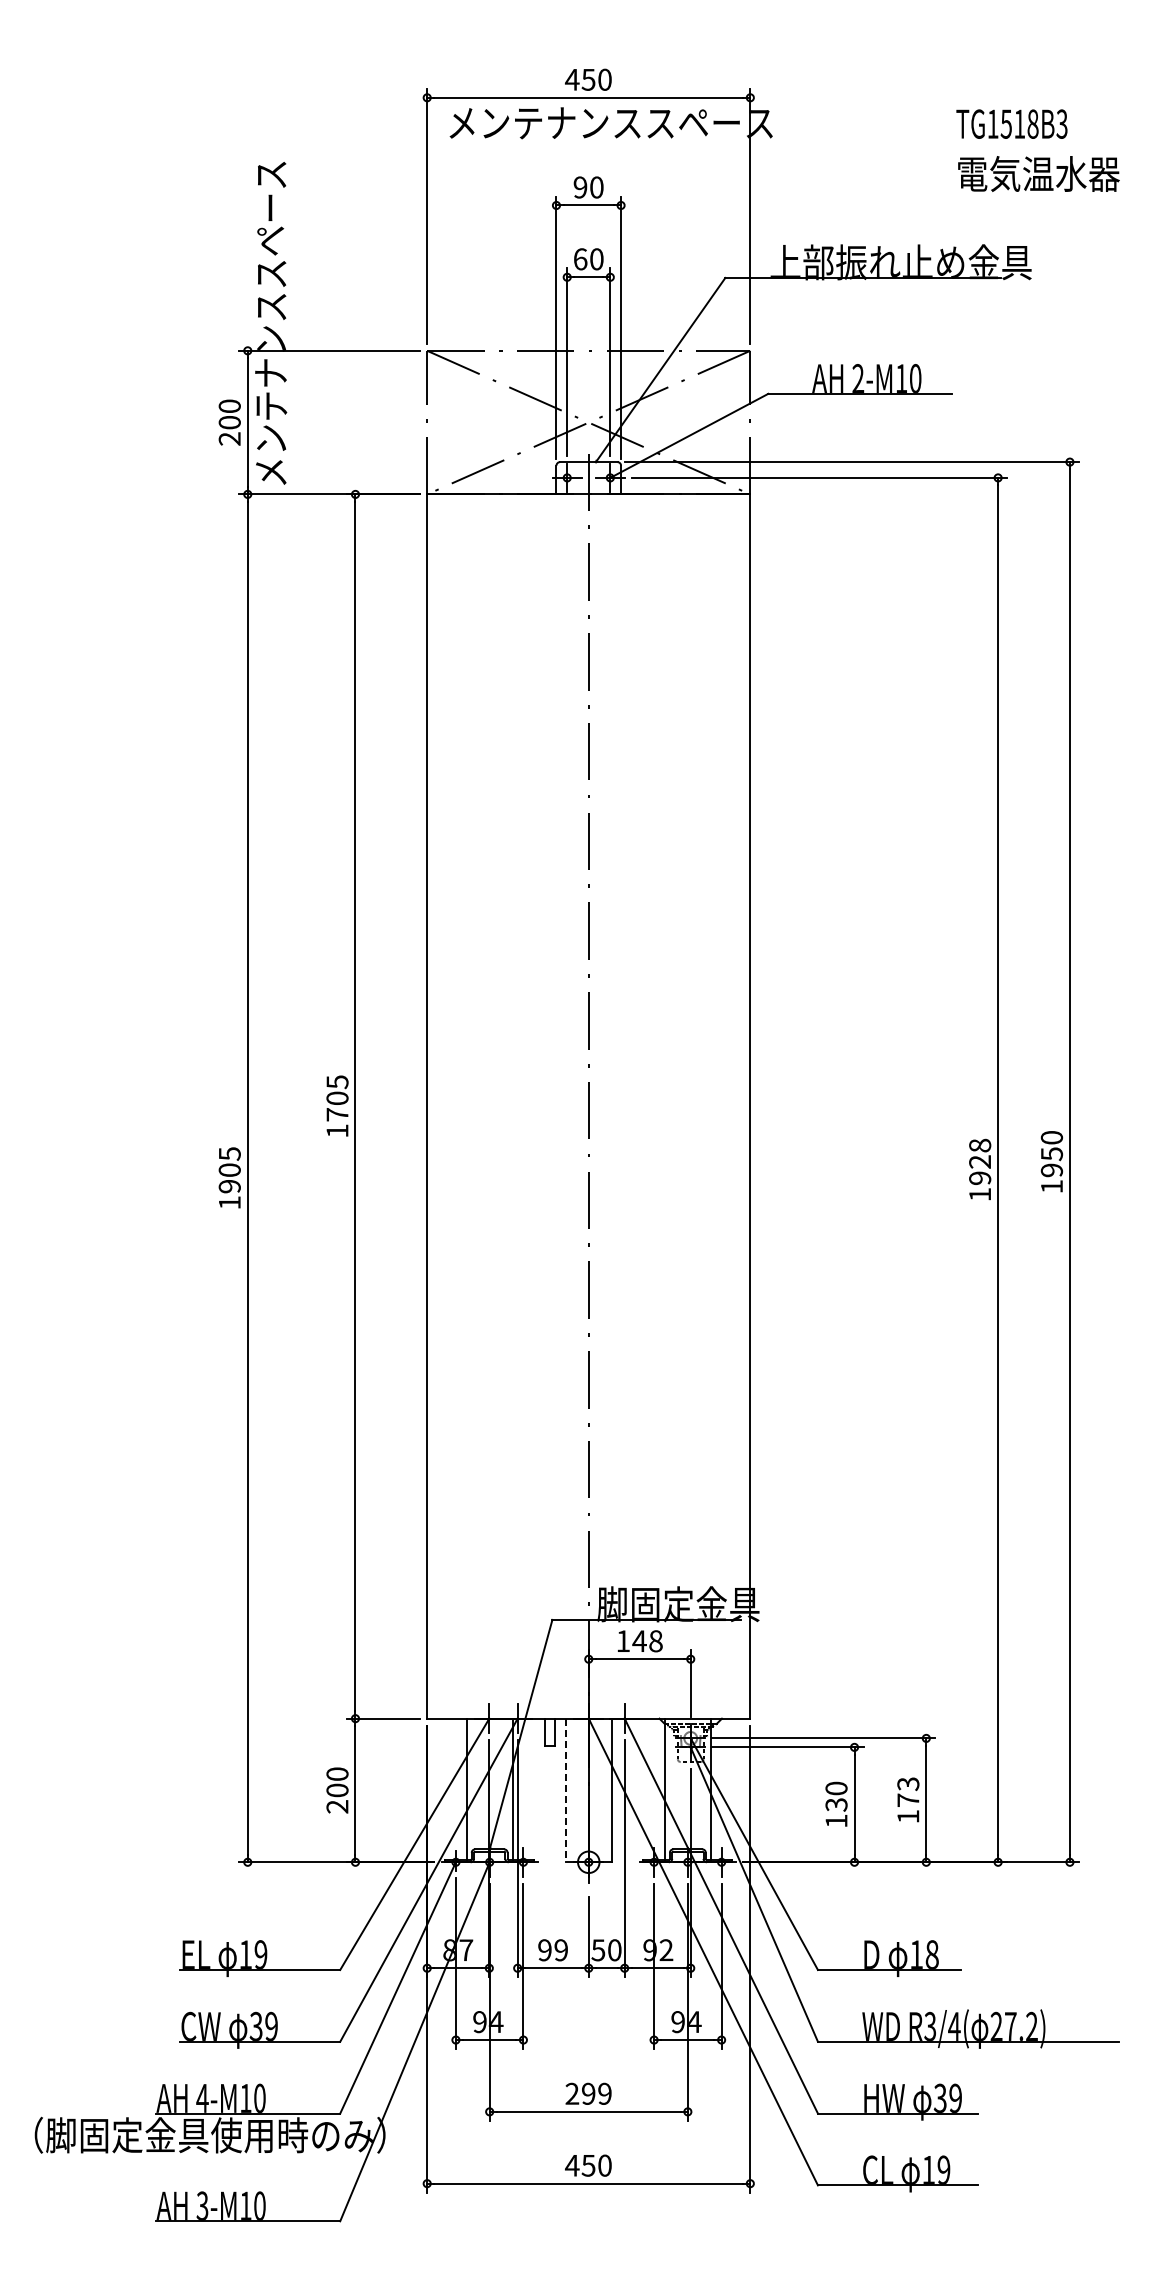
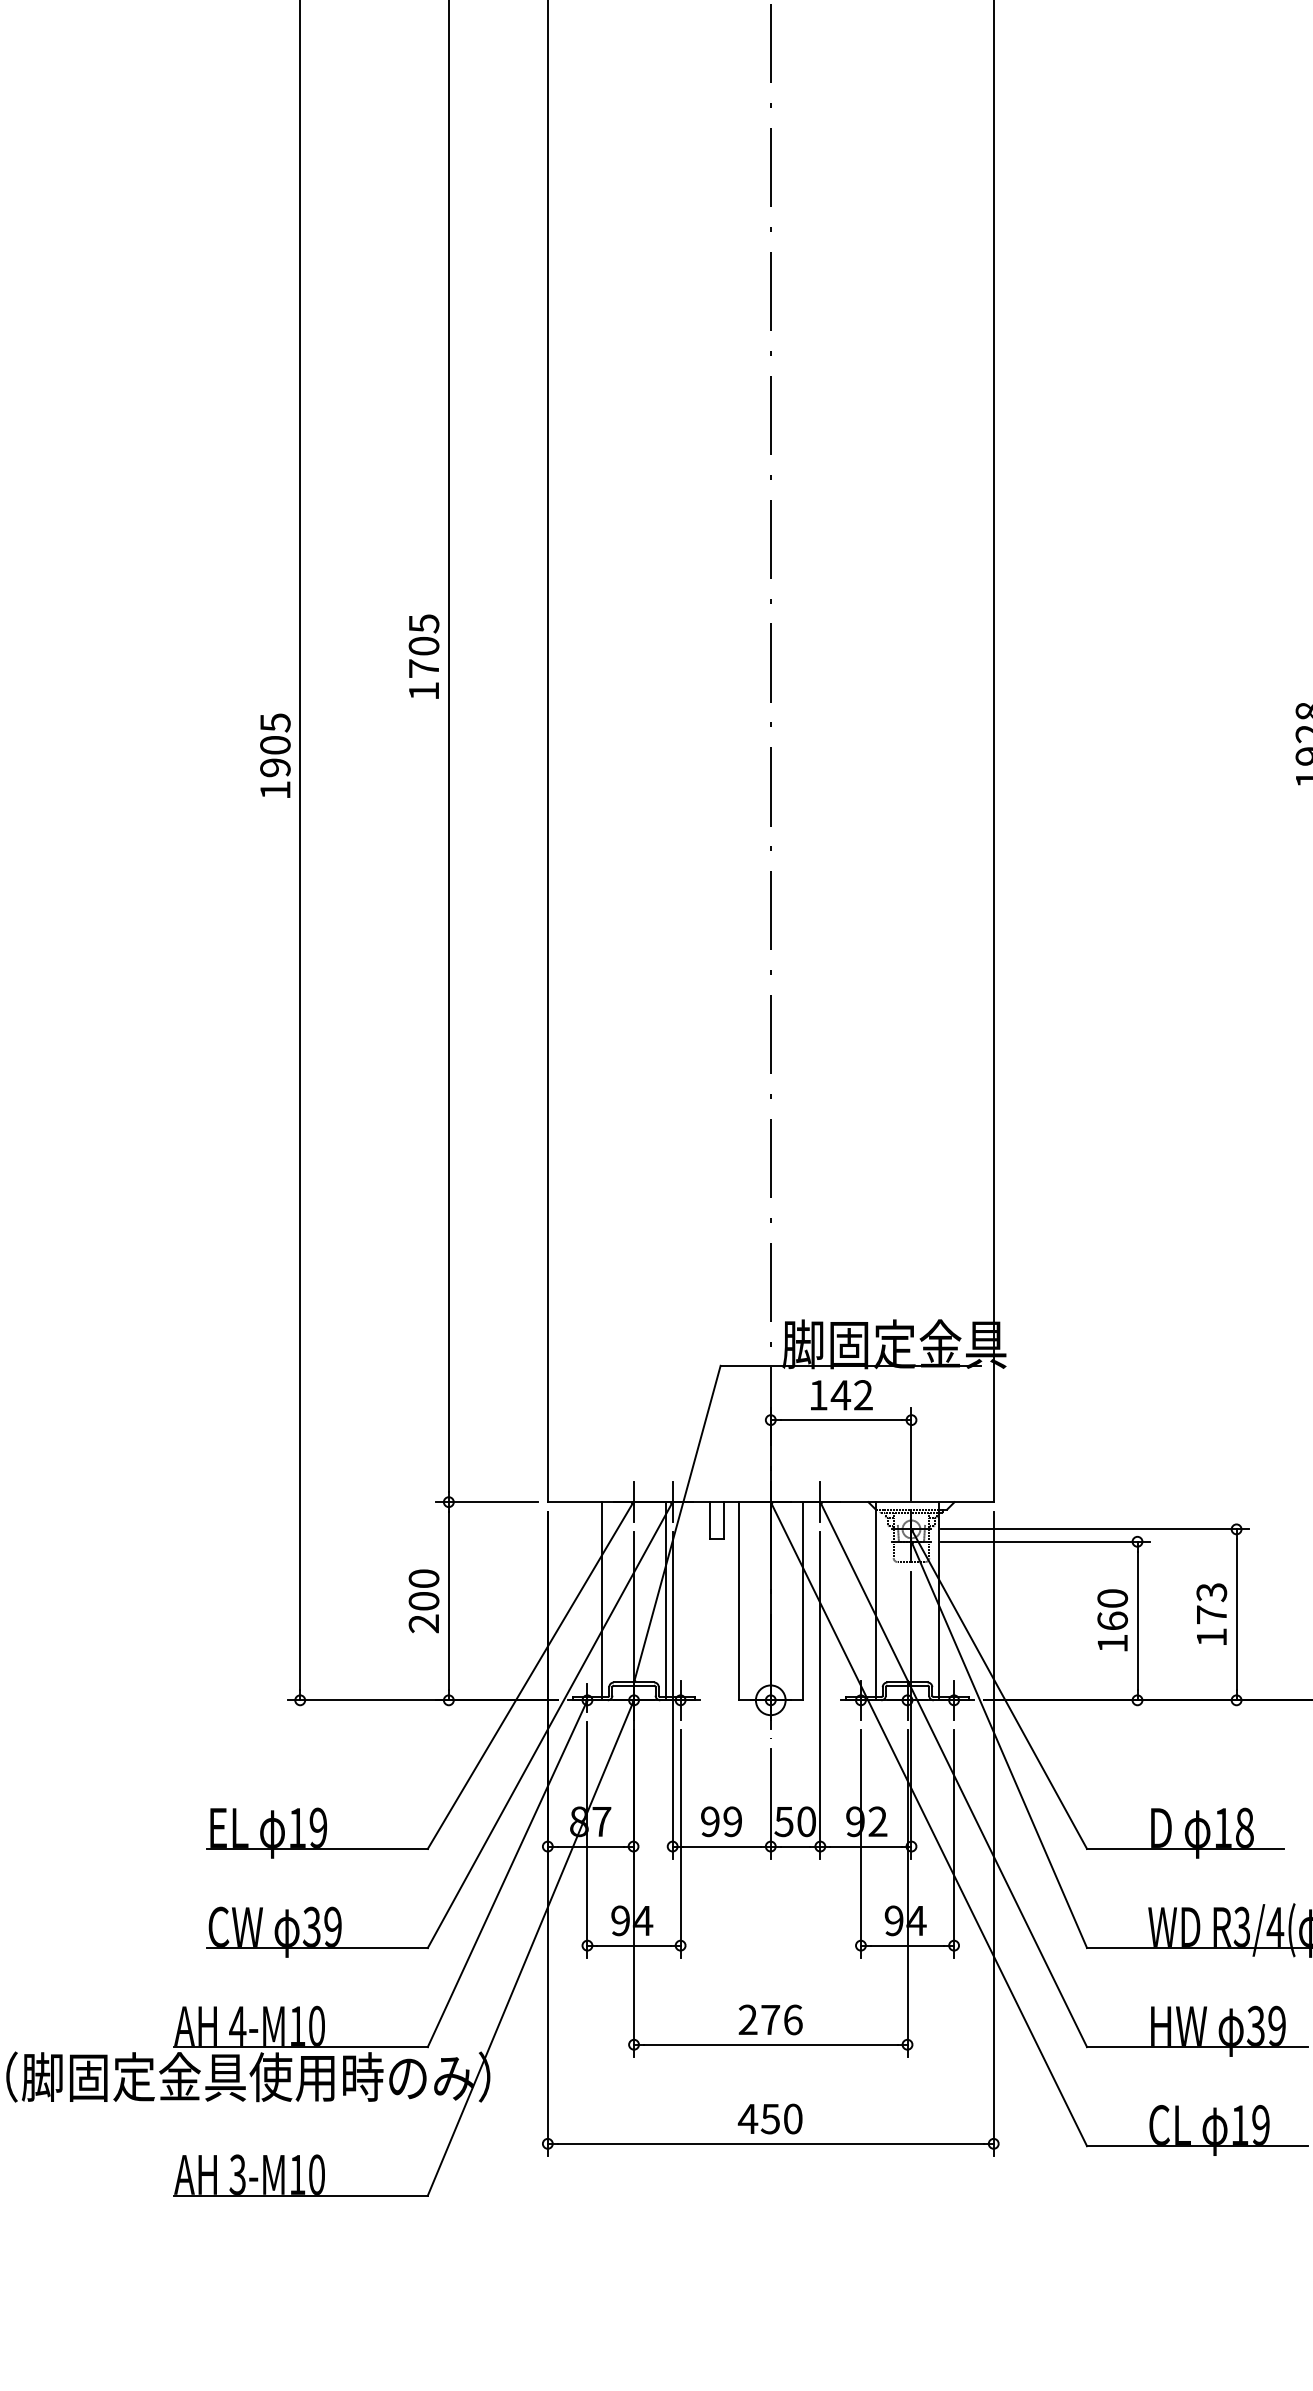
text: (655, 1641) -> (862, 1395), 148 -> 142
line: (565, 1790) -> (738, 1601), dashed -> solid
text: (836, 1804) -> (1112, 1620), 130 -> 160
text: (596, 2093) -> (781, 2019), 299 -> 276

